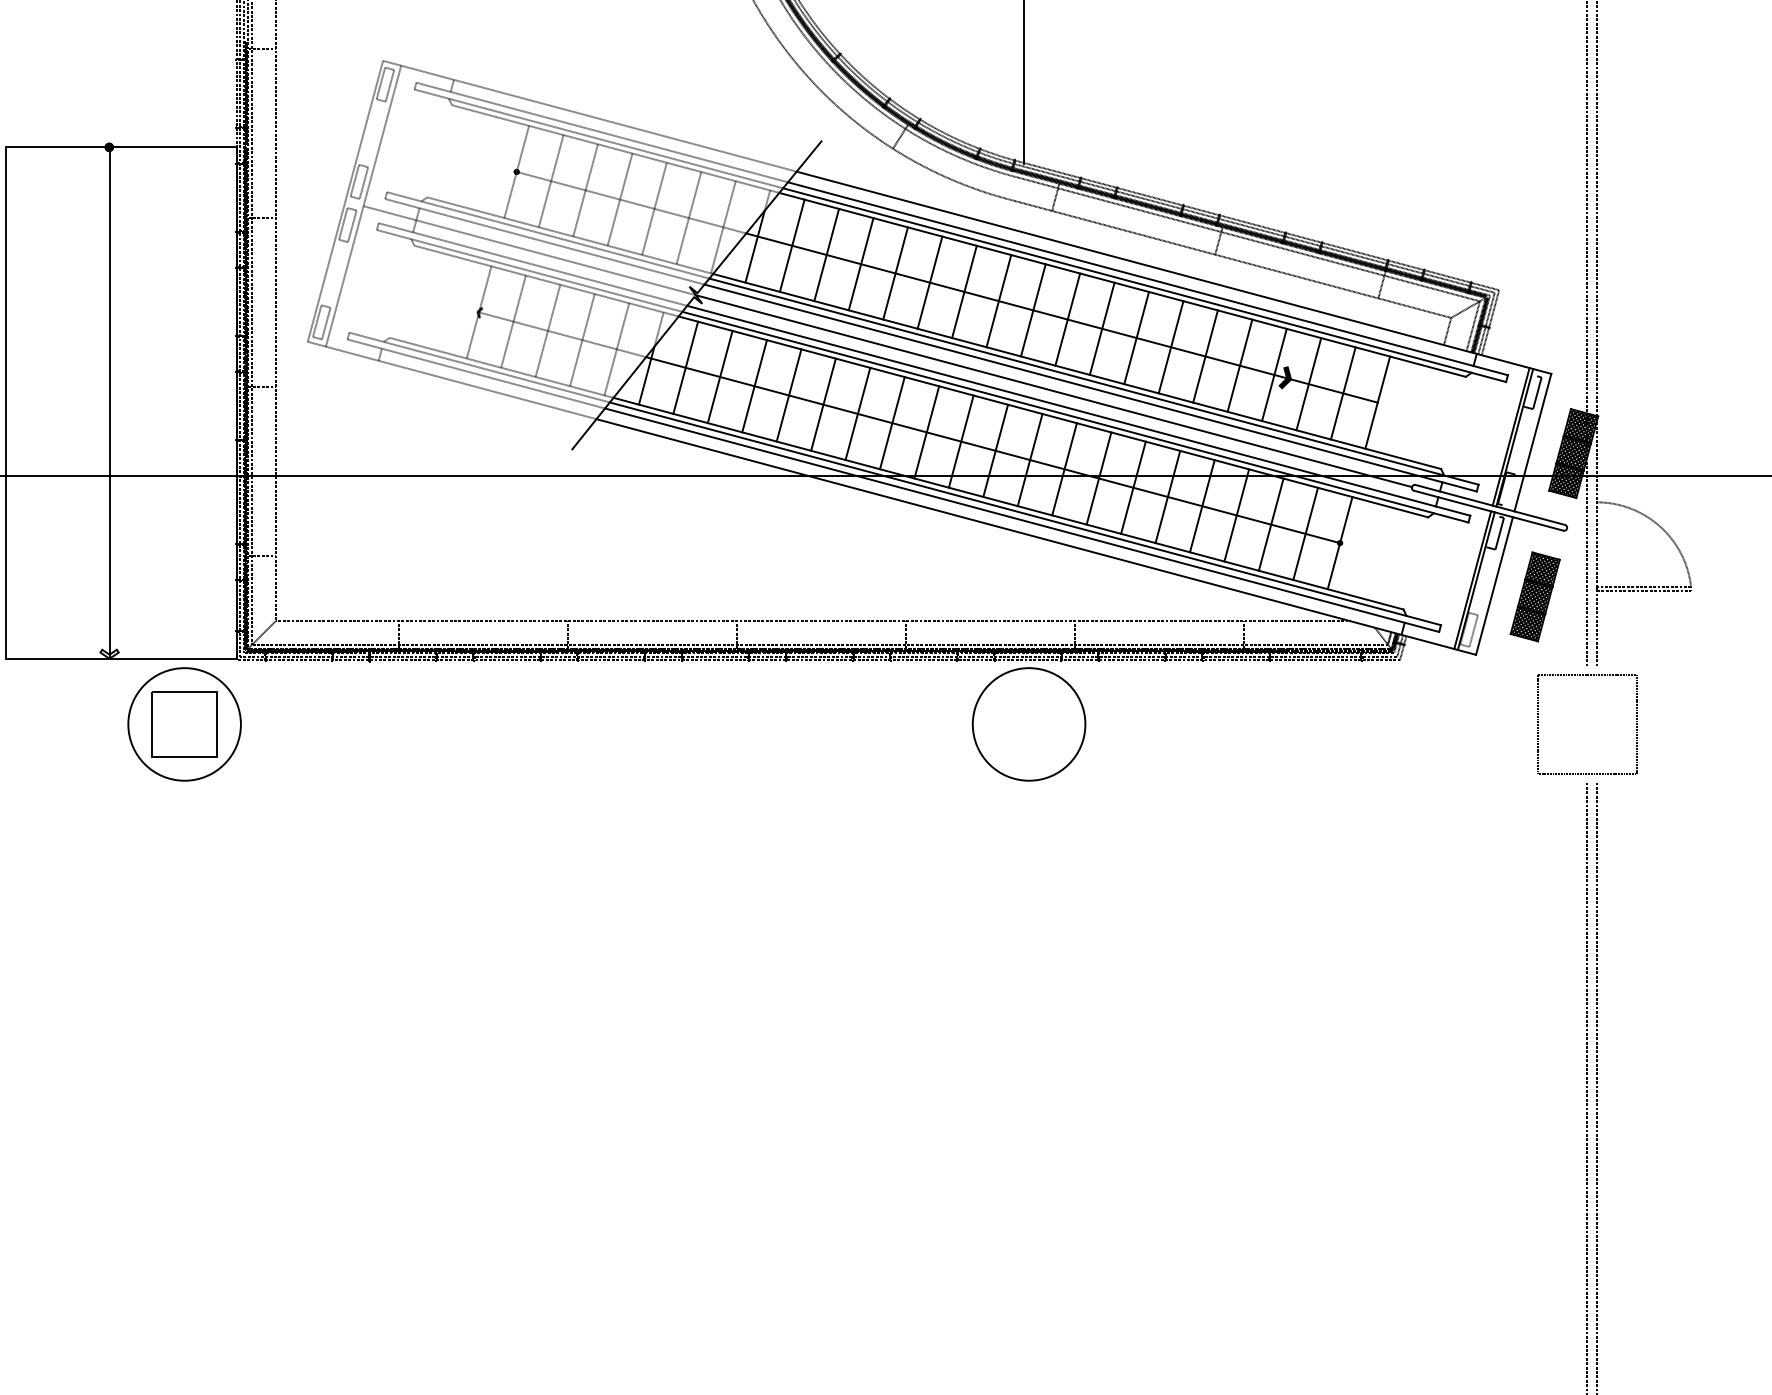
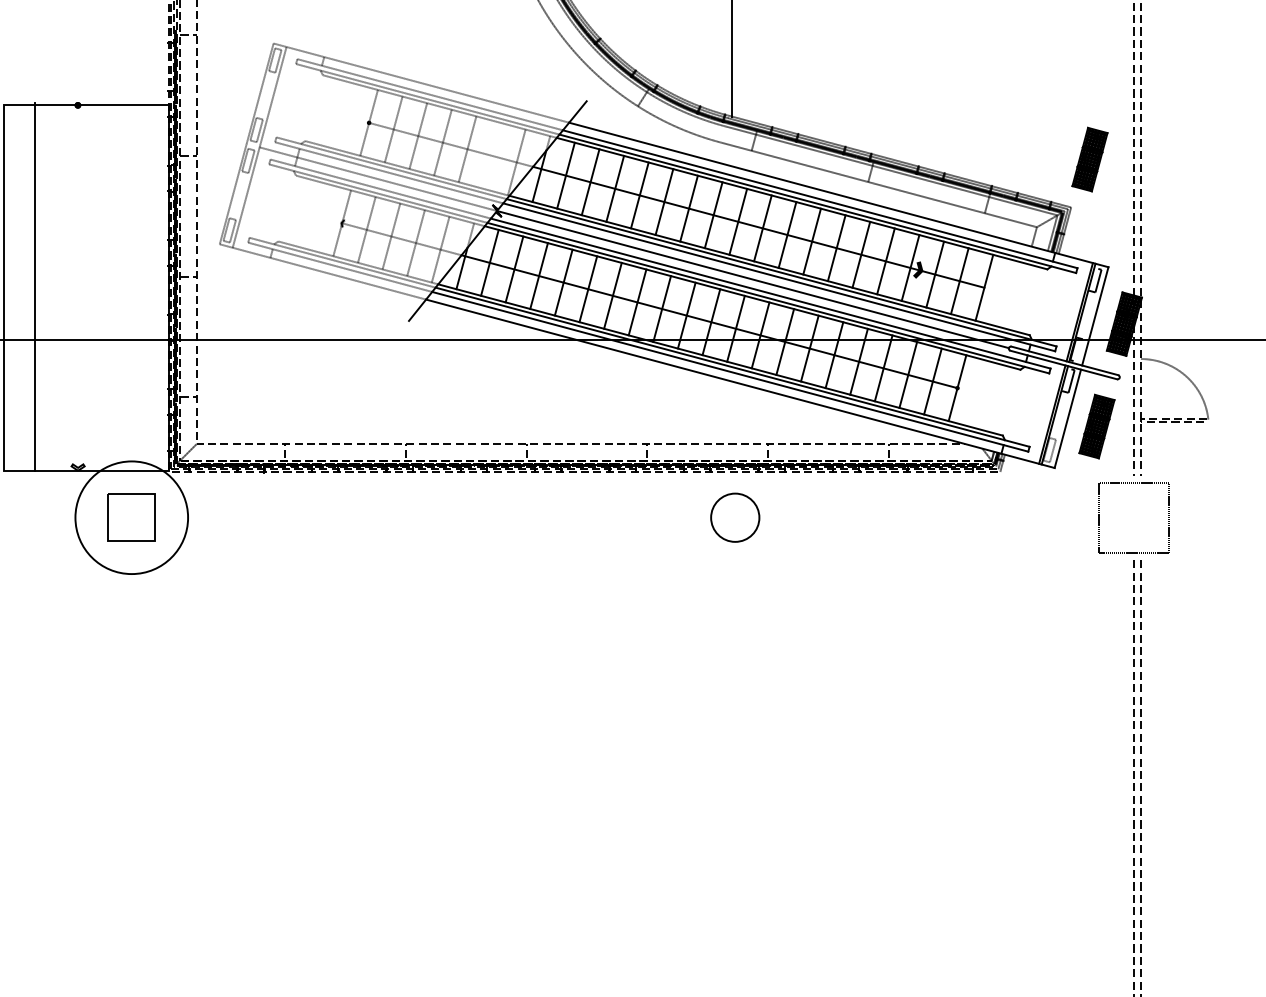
line: (689, 217) -> (492, 155), removed
part: (1524, 223) -> (1089, 159), added
line: (110, 400) -> (35, 286), moved
circle: (184, 724) -> (131, 517), size x1.4
circle: (1029, 724) -> (735, 517), size x0.6

